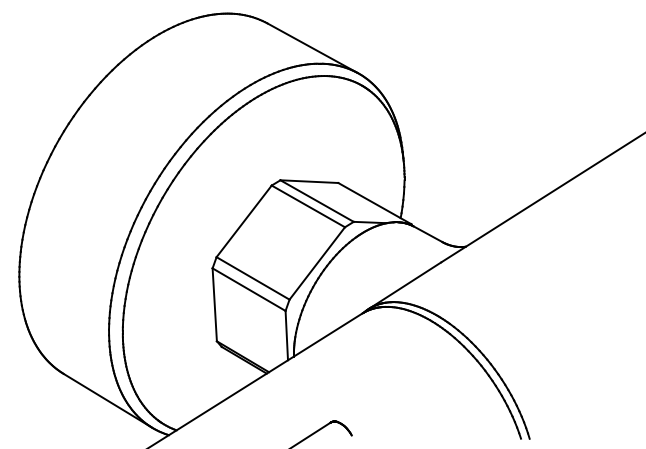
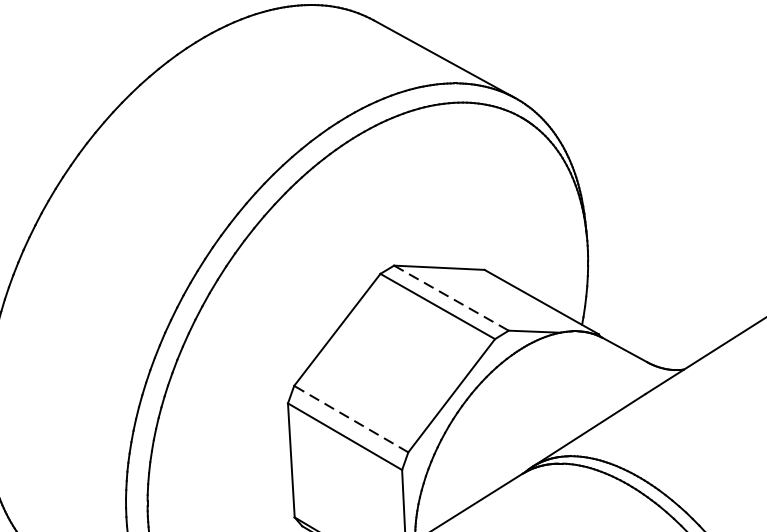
line: (317, 201) -> (452, 298), solid -> dashed
line: (252, 278) -> (350, 419), solid -> dashed

